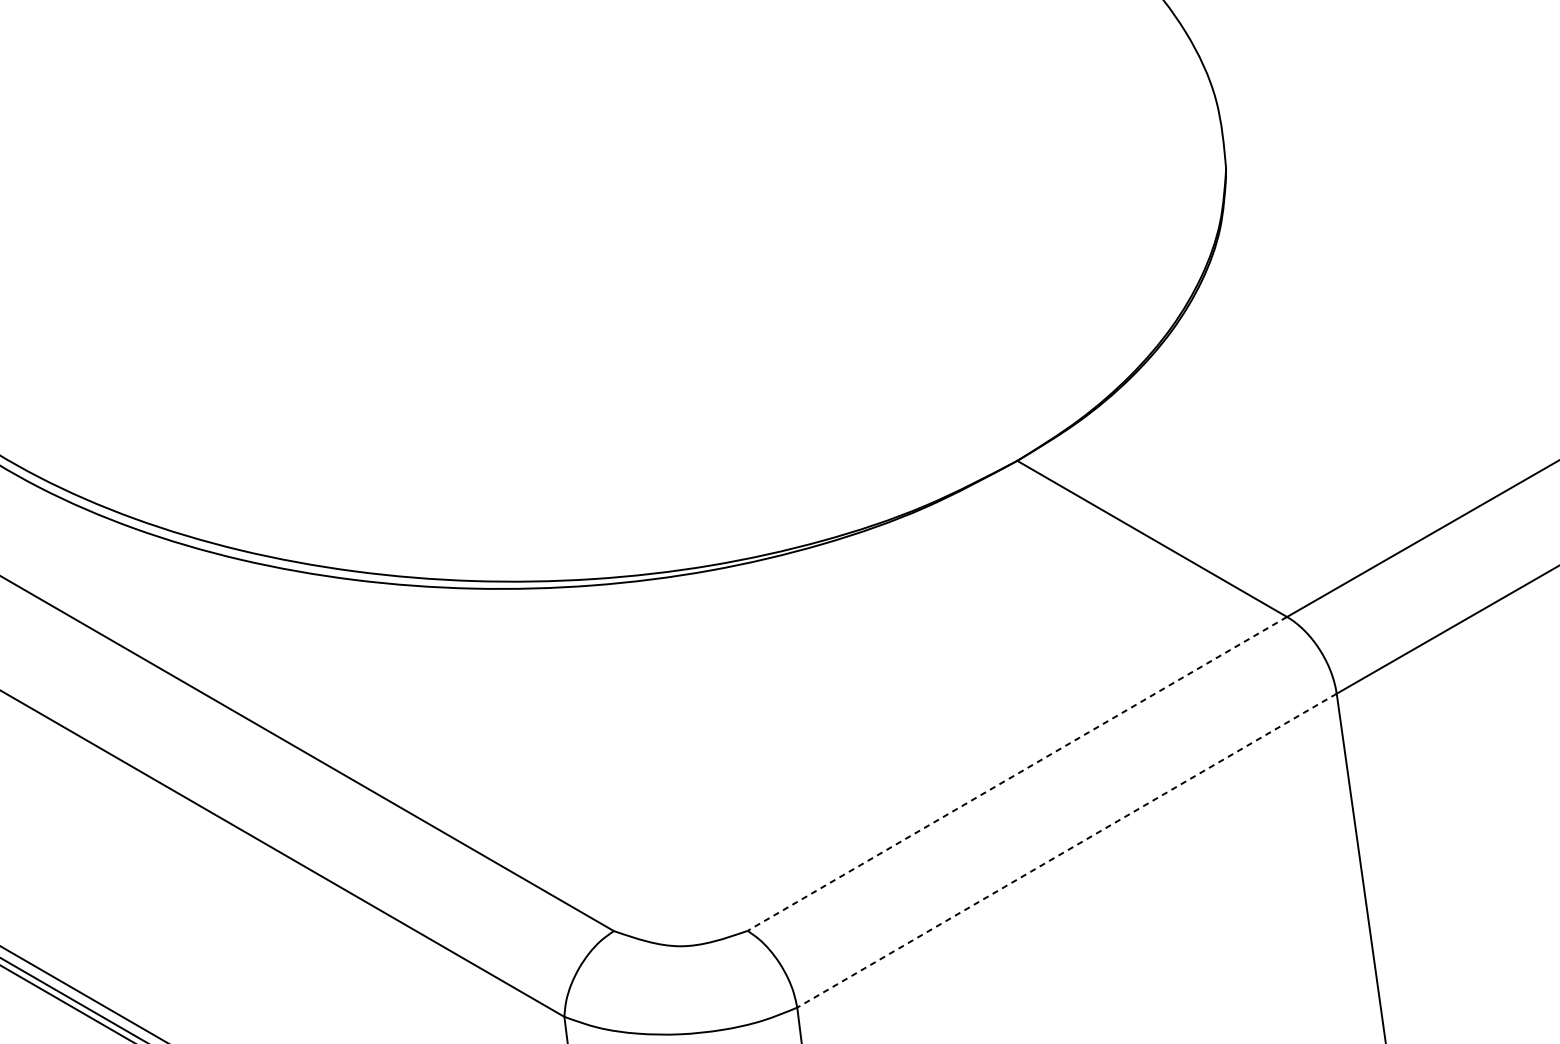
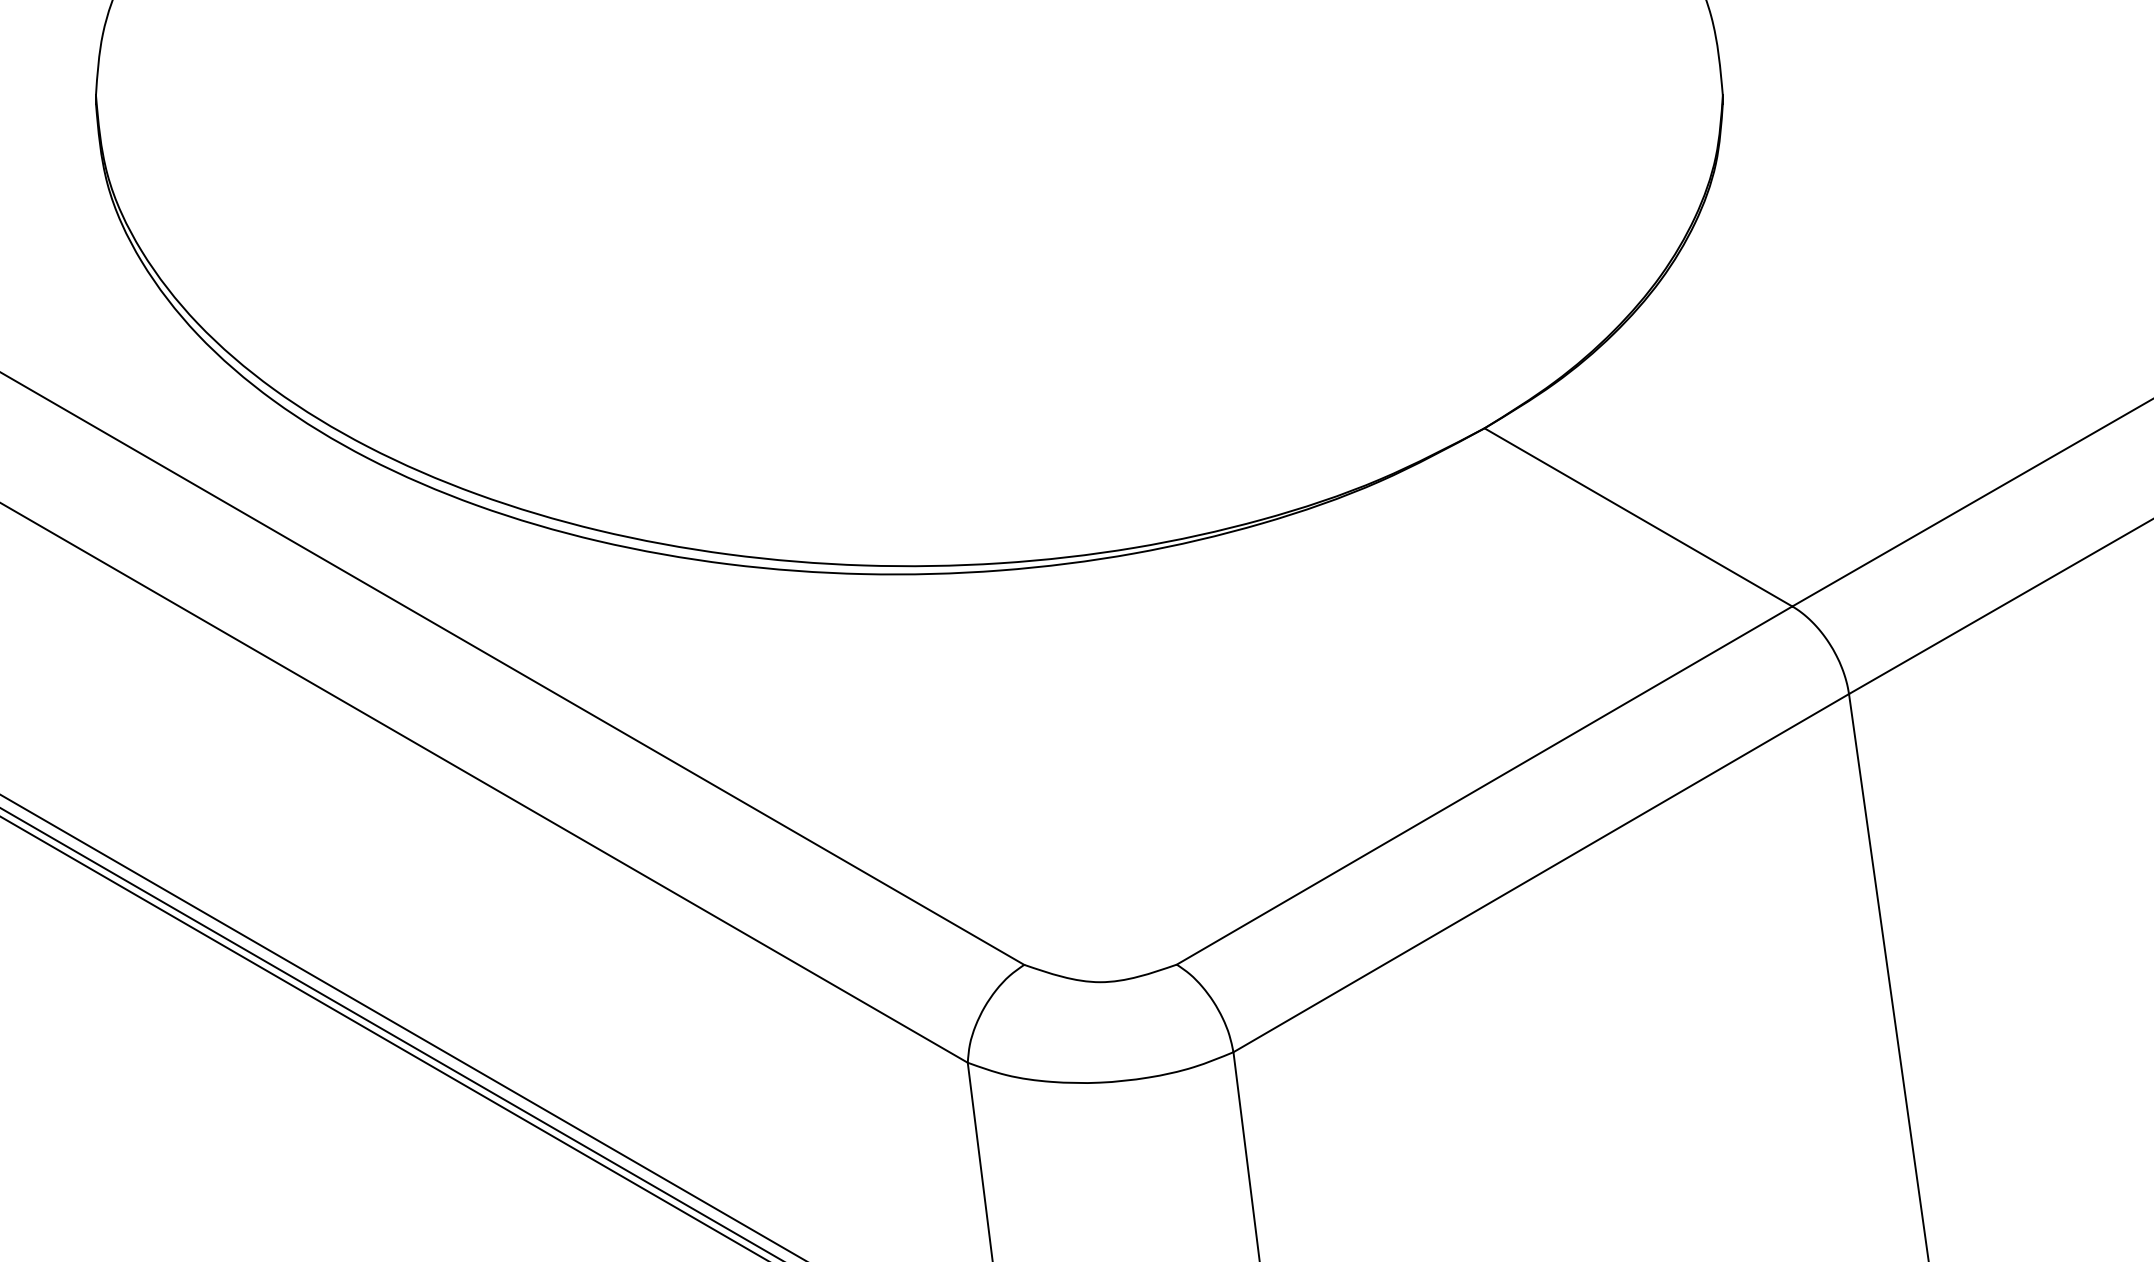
line: (1017, 773) -> (1484, 785), dashed -> solid
line: (1066, 851) -> (1540, 873), dashed -> solid

